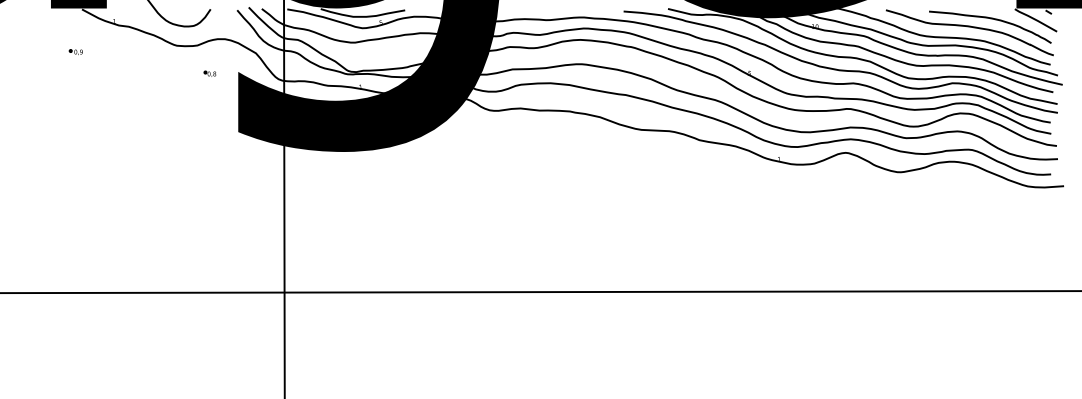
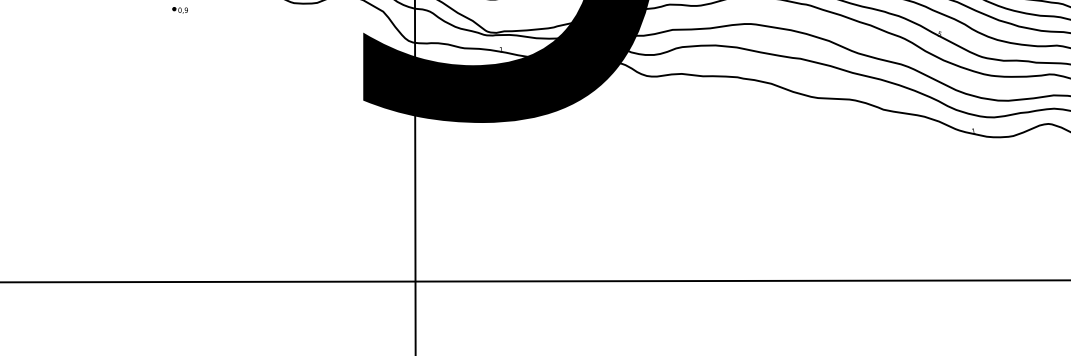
part: (209, 73) -> (330, 34), removed

